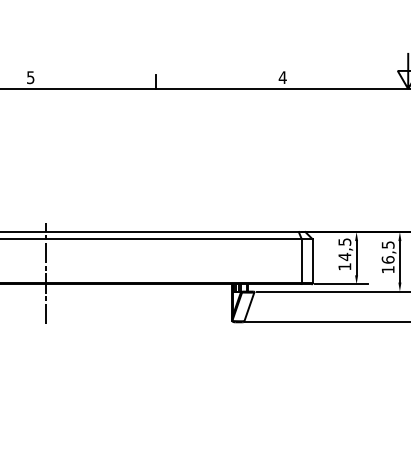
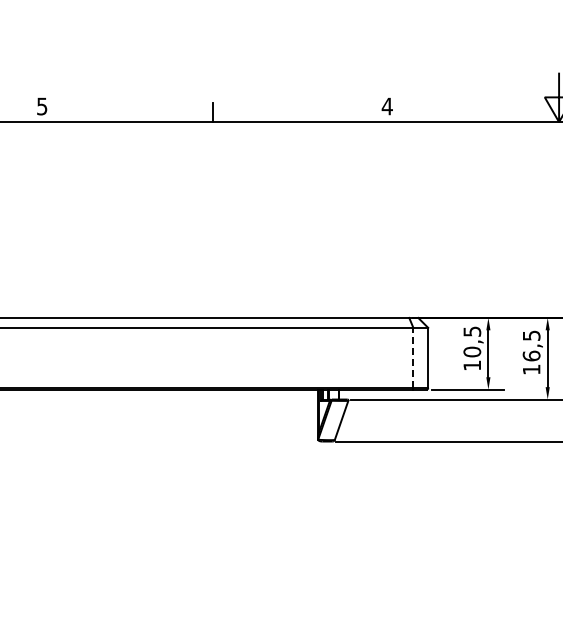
text: (344, 256) -> (472, 351), 14,5 -> 10,5
line: (301, 260) -> (413, 357), solid -> dashed
line: (45, 273) -> (62, 374), removed

